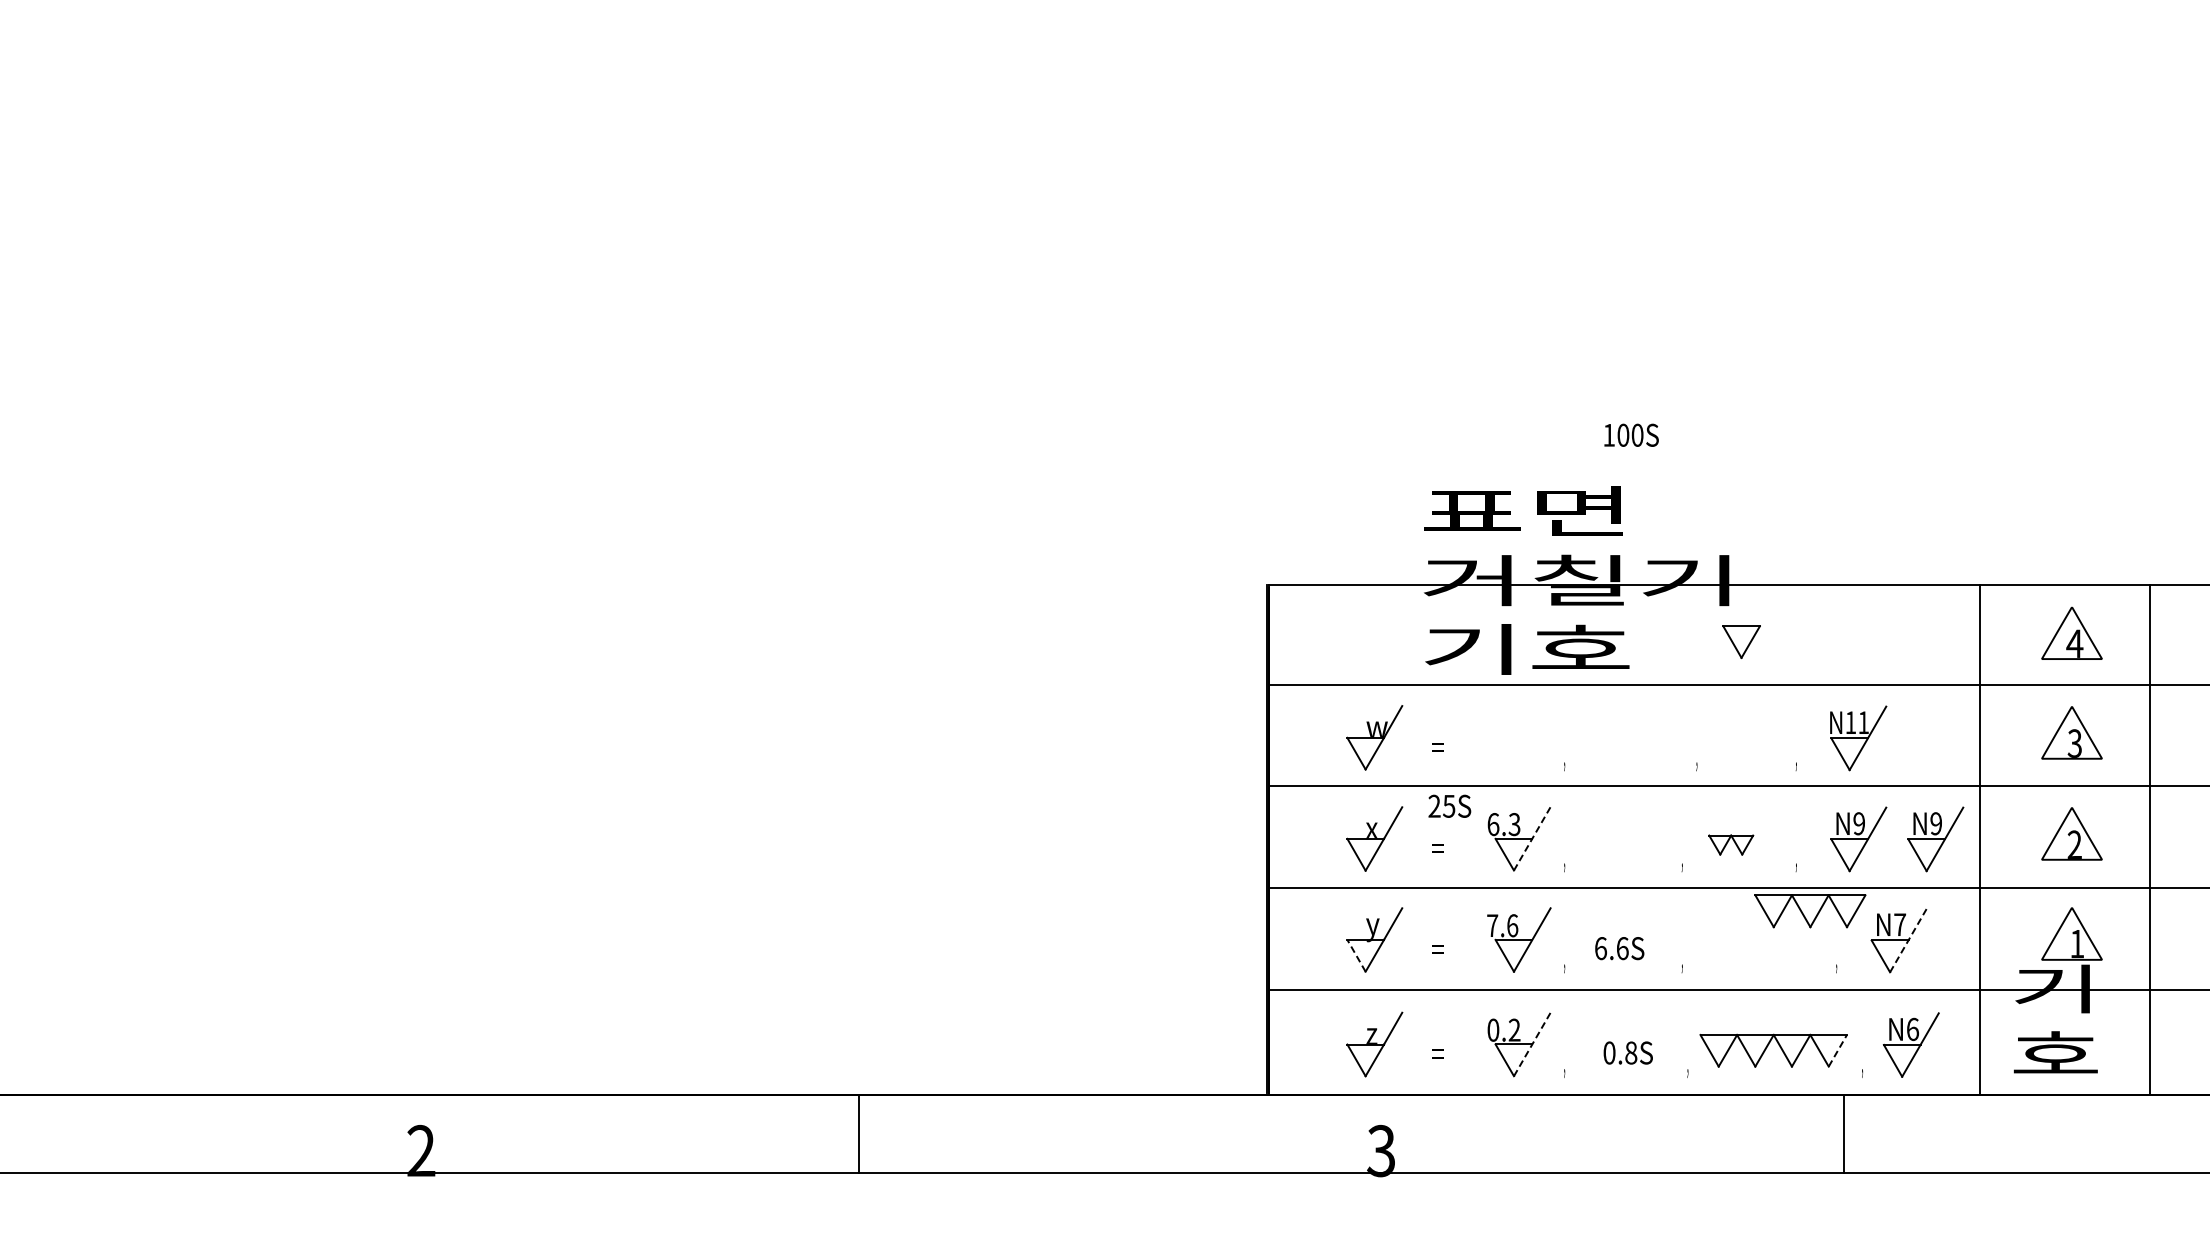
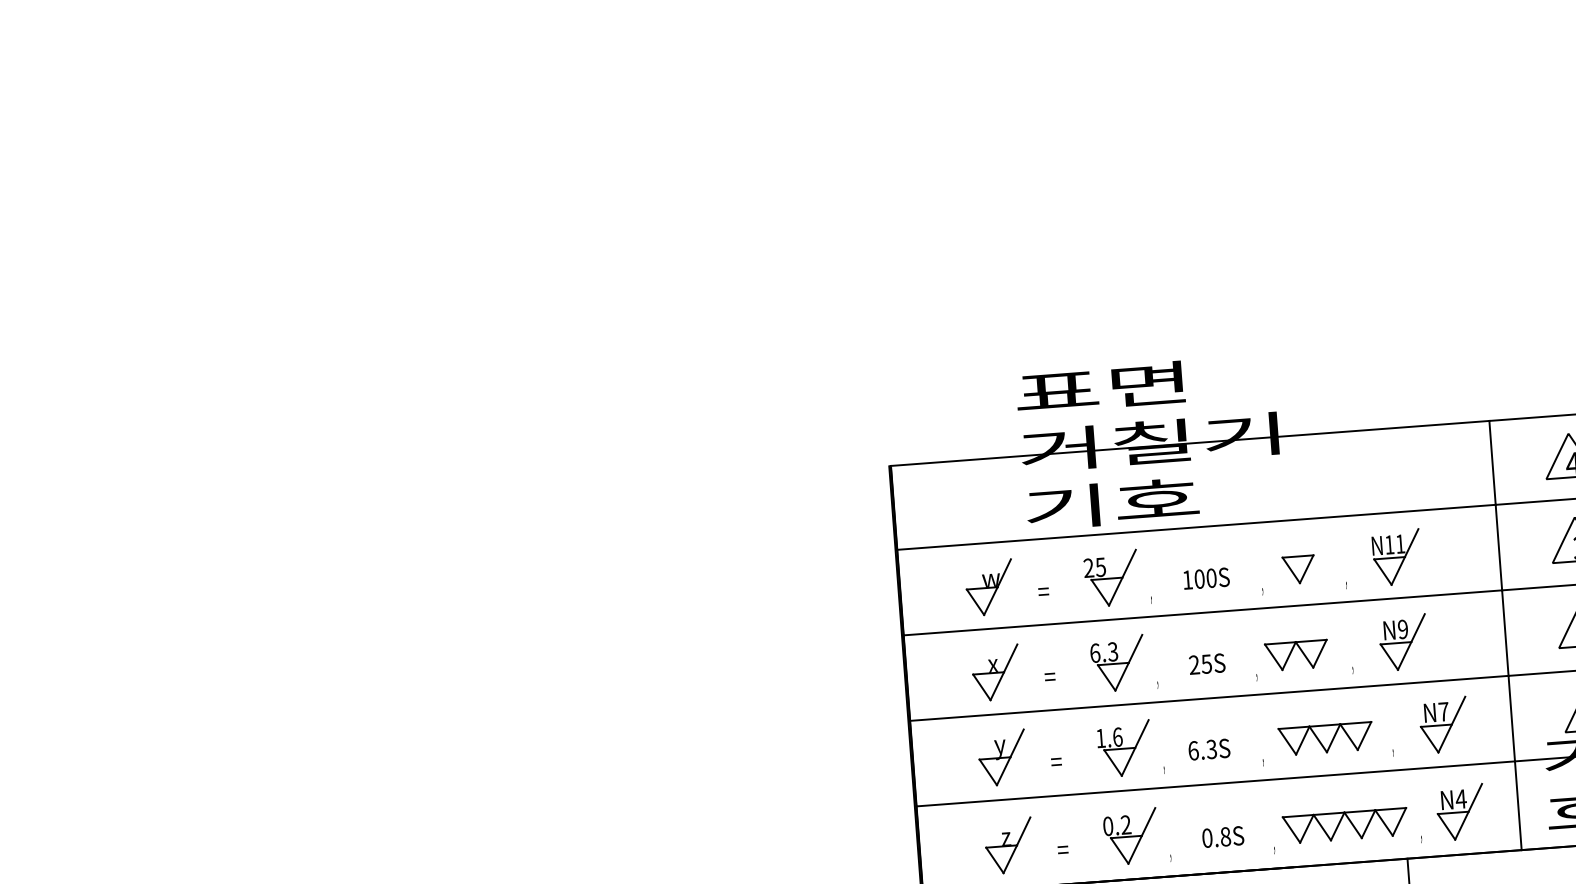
text: (1631, 434) -> (1206, 577), moved
part: (1741, 641) -> (1298, 569), moved
part: (1519, 737) -> (1111, 578), added
text: (1449, 805) -> (1206, 663), moved
line: (1532, 838) -> (1128, 662), dashed -> solid
part: (1935, 839) -> (1468, 637), removed
part: (1730, 844) -> (1296, 655), size x1.67
part: (1810, 911) -> (1326, 739), moved
text: (1492, 925) -> (1100, 738), 7.6 -> 1.6
line: (1908, 940) -> (1451, 724), dashed -> solid
text: (1622, 948) -> (1211, 749), 6.6S -> 6.3S
line: (1356, 955) -> (988, 772), dashed -> solid
text: (1912, 1029) -> (1460, 799), N6 -> N4
line: (1532, 1044) -> (1142, 835), dashed -> solid
line: (1838, 1050) -> (1399, 821), dashed -> solid

